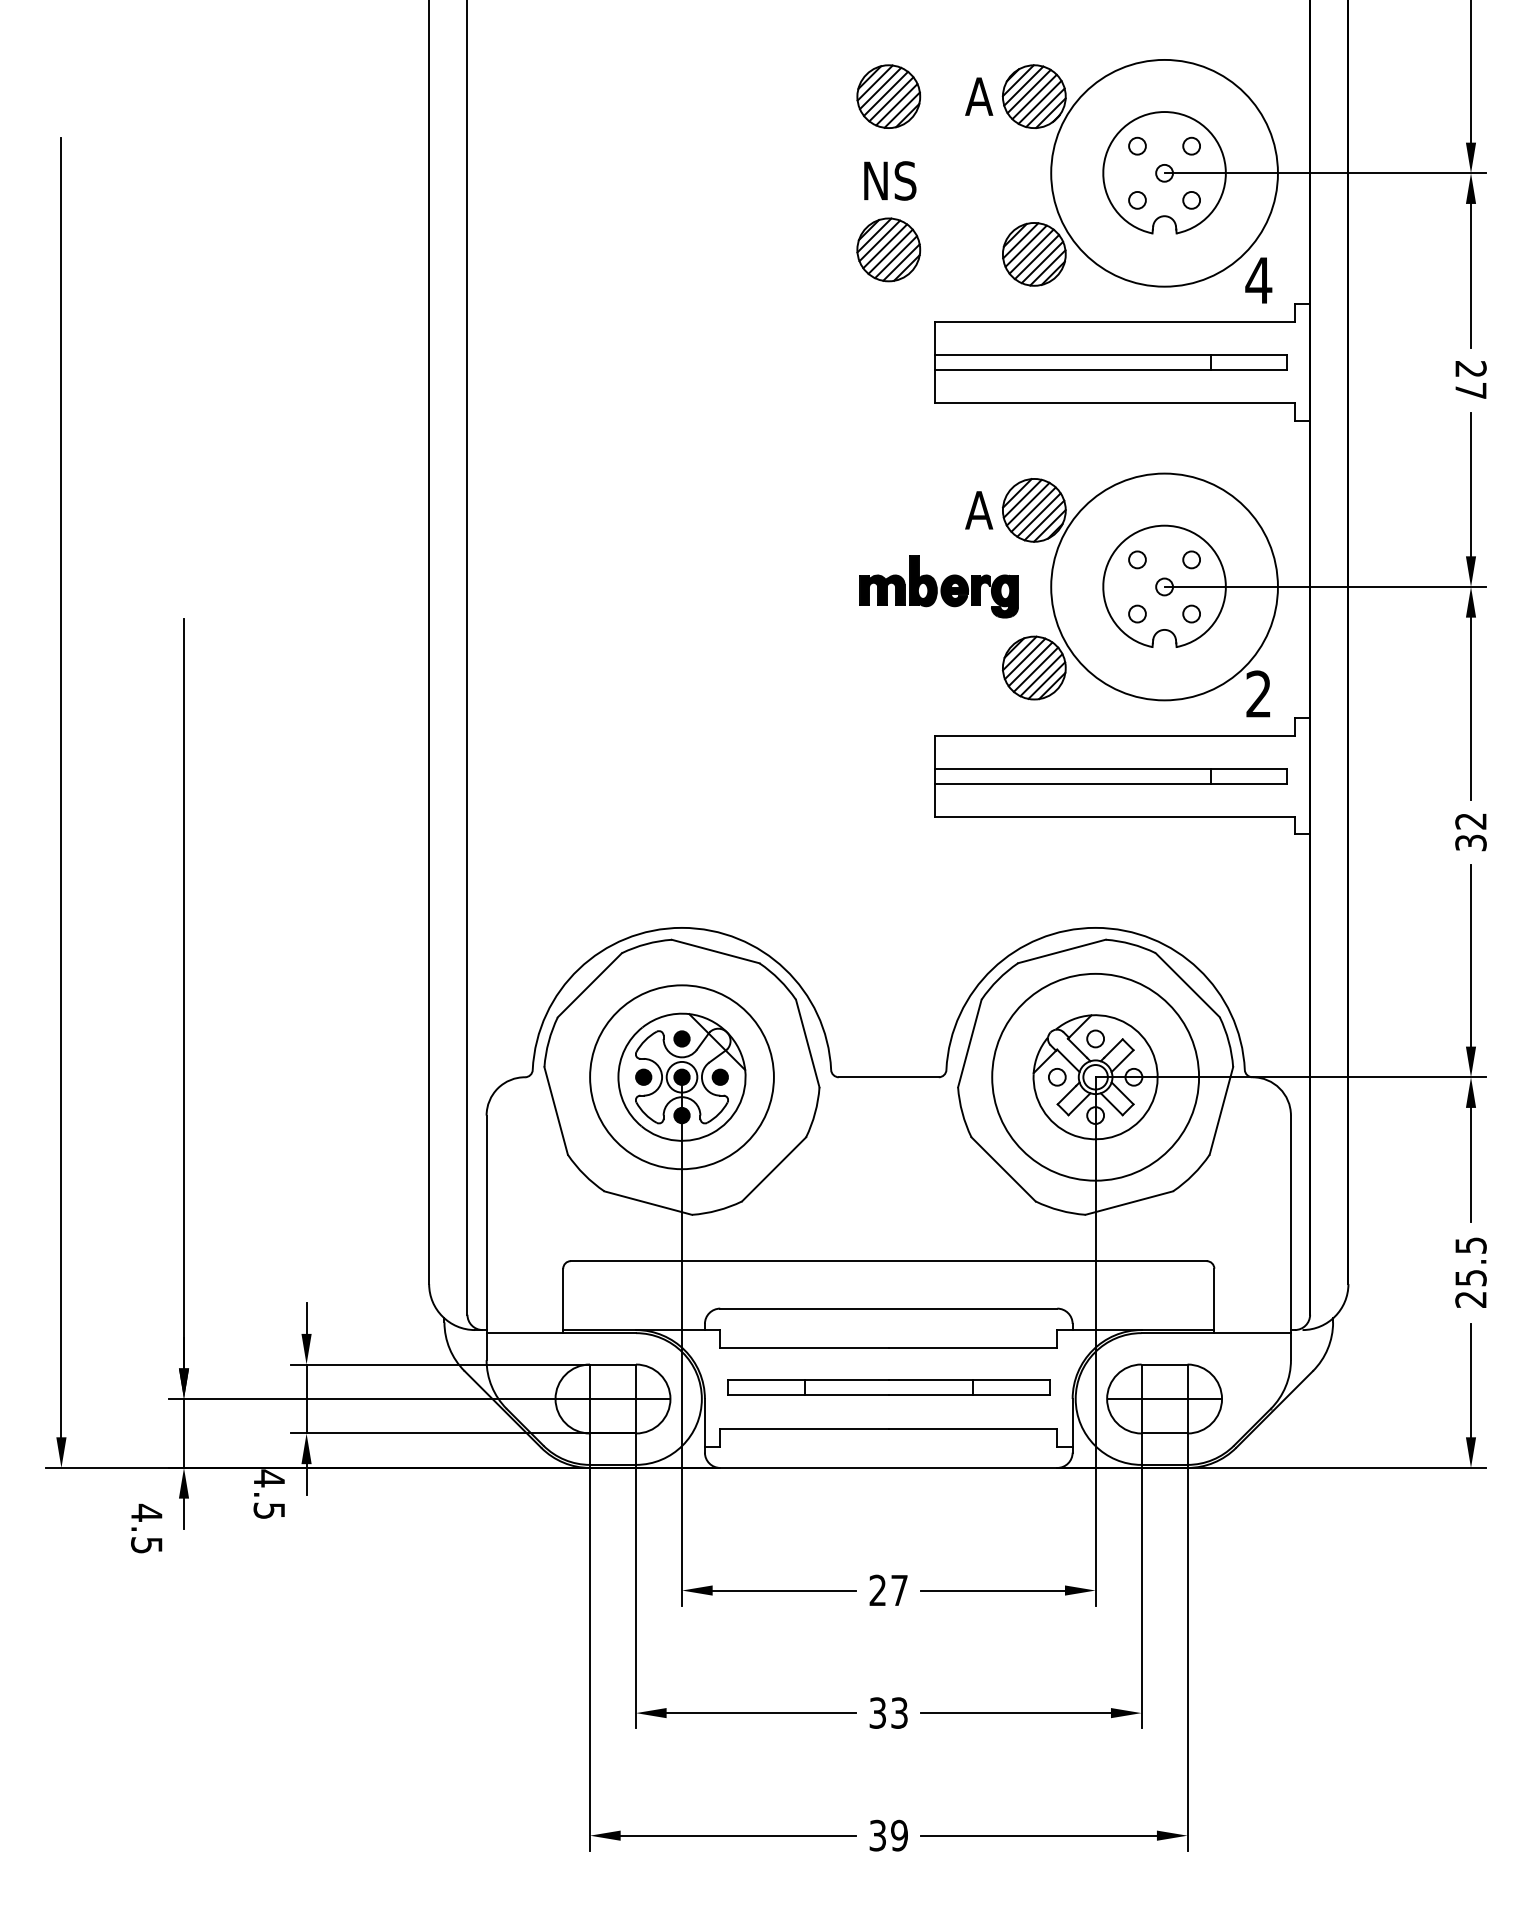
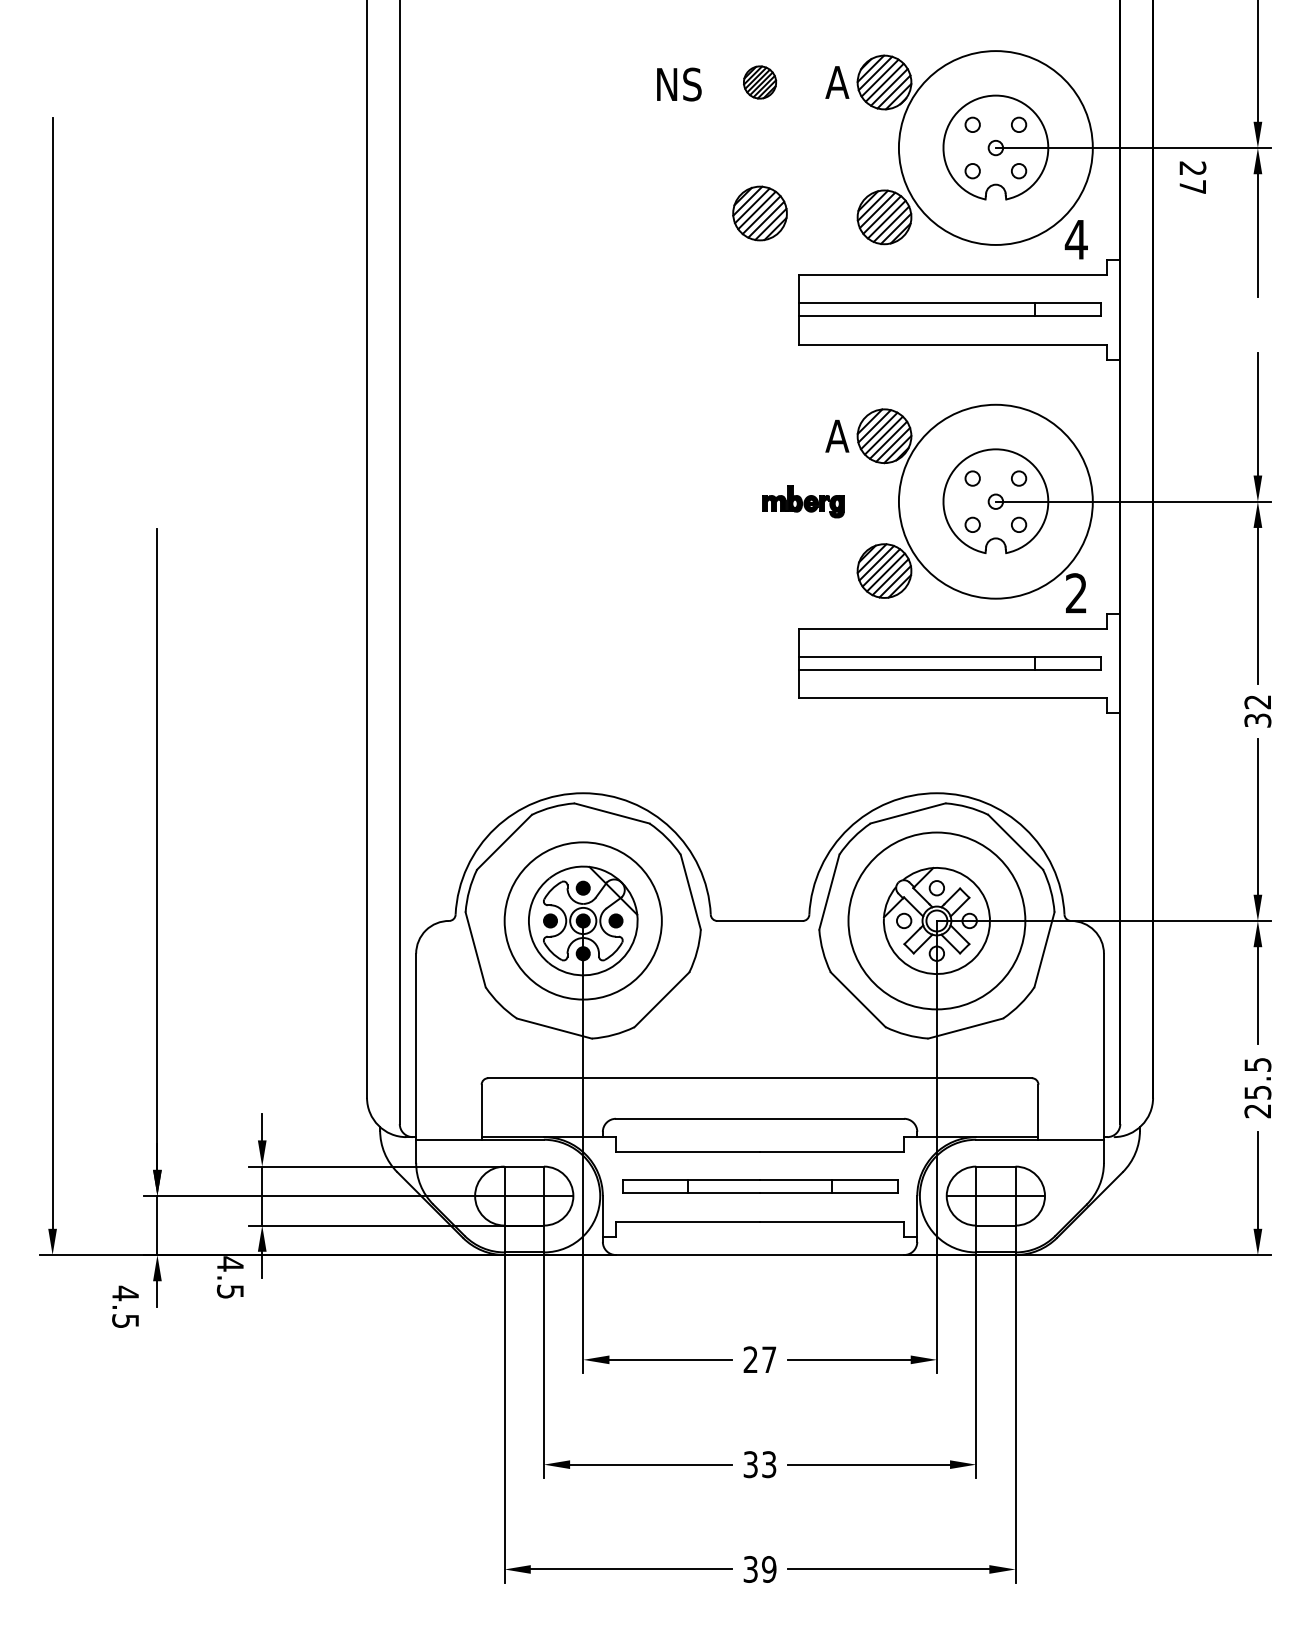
part: (888, 96) -> (759, 82), size x0.6
text: (890, 180) -> (679, 84), moved
text: (1470, 379) -> (1192, 177), moved
part: (939, 586) -> (803, 501), size x0.6

